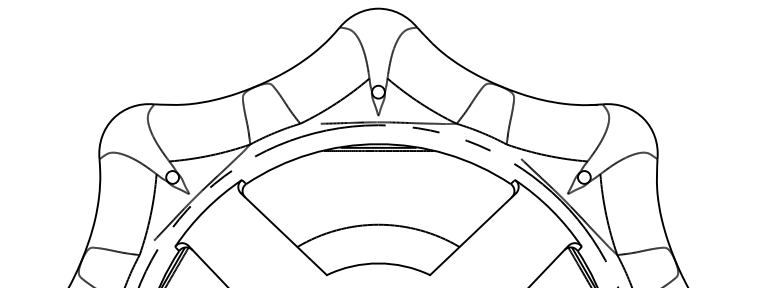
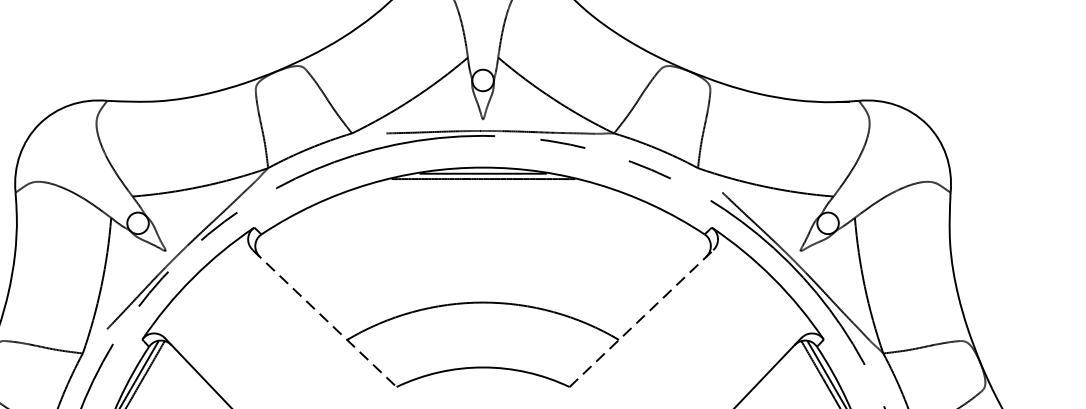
line: (473, 233) -> (642, 317), solid -> dashed
line: (284, 234) -> (325, 318), solid -> dashed

